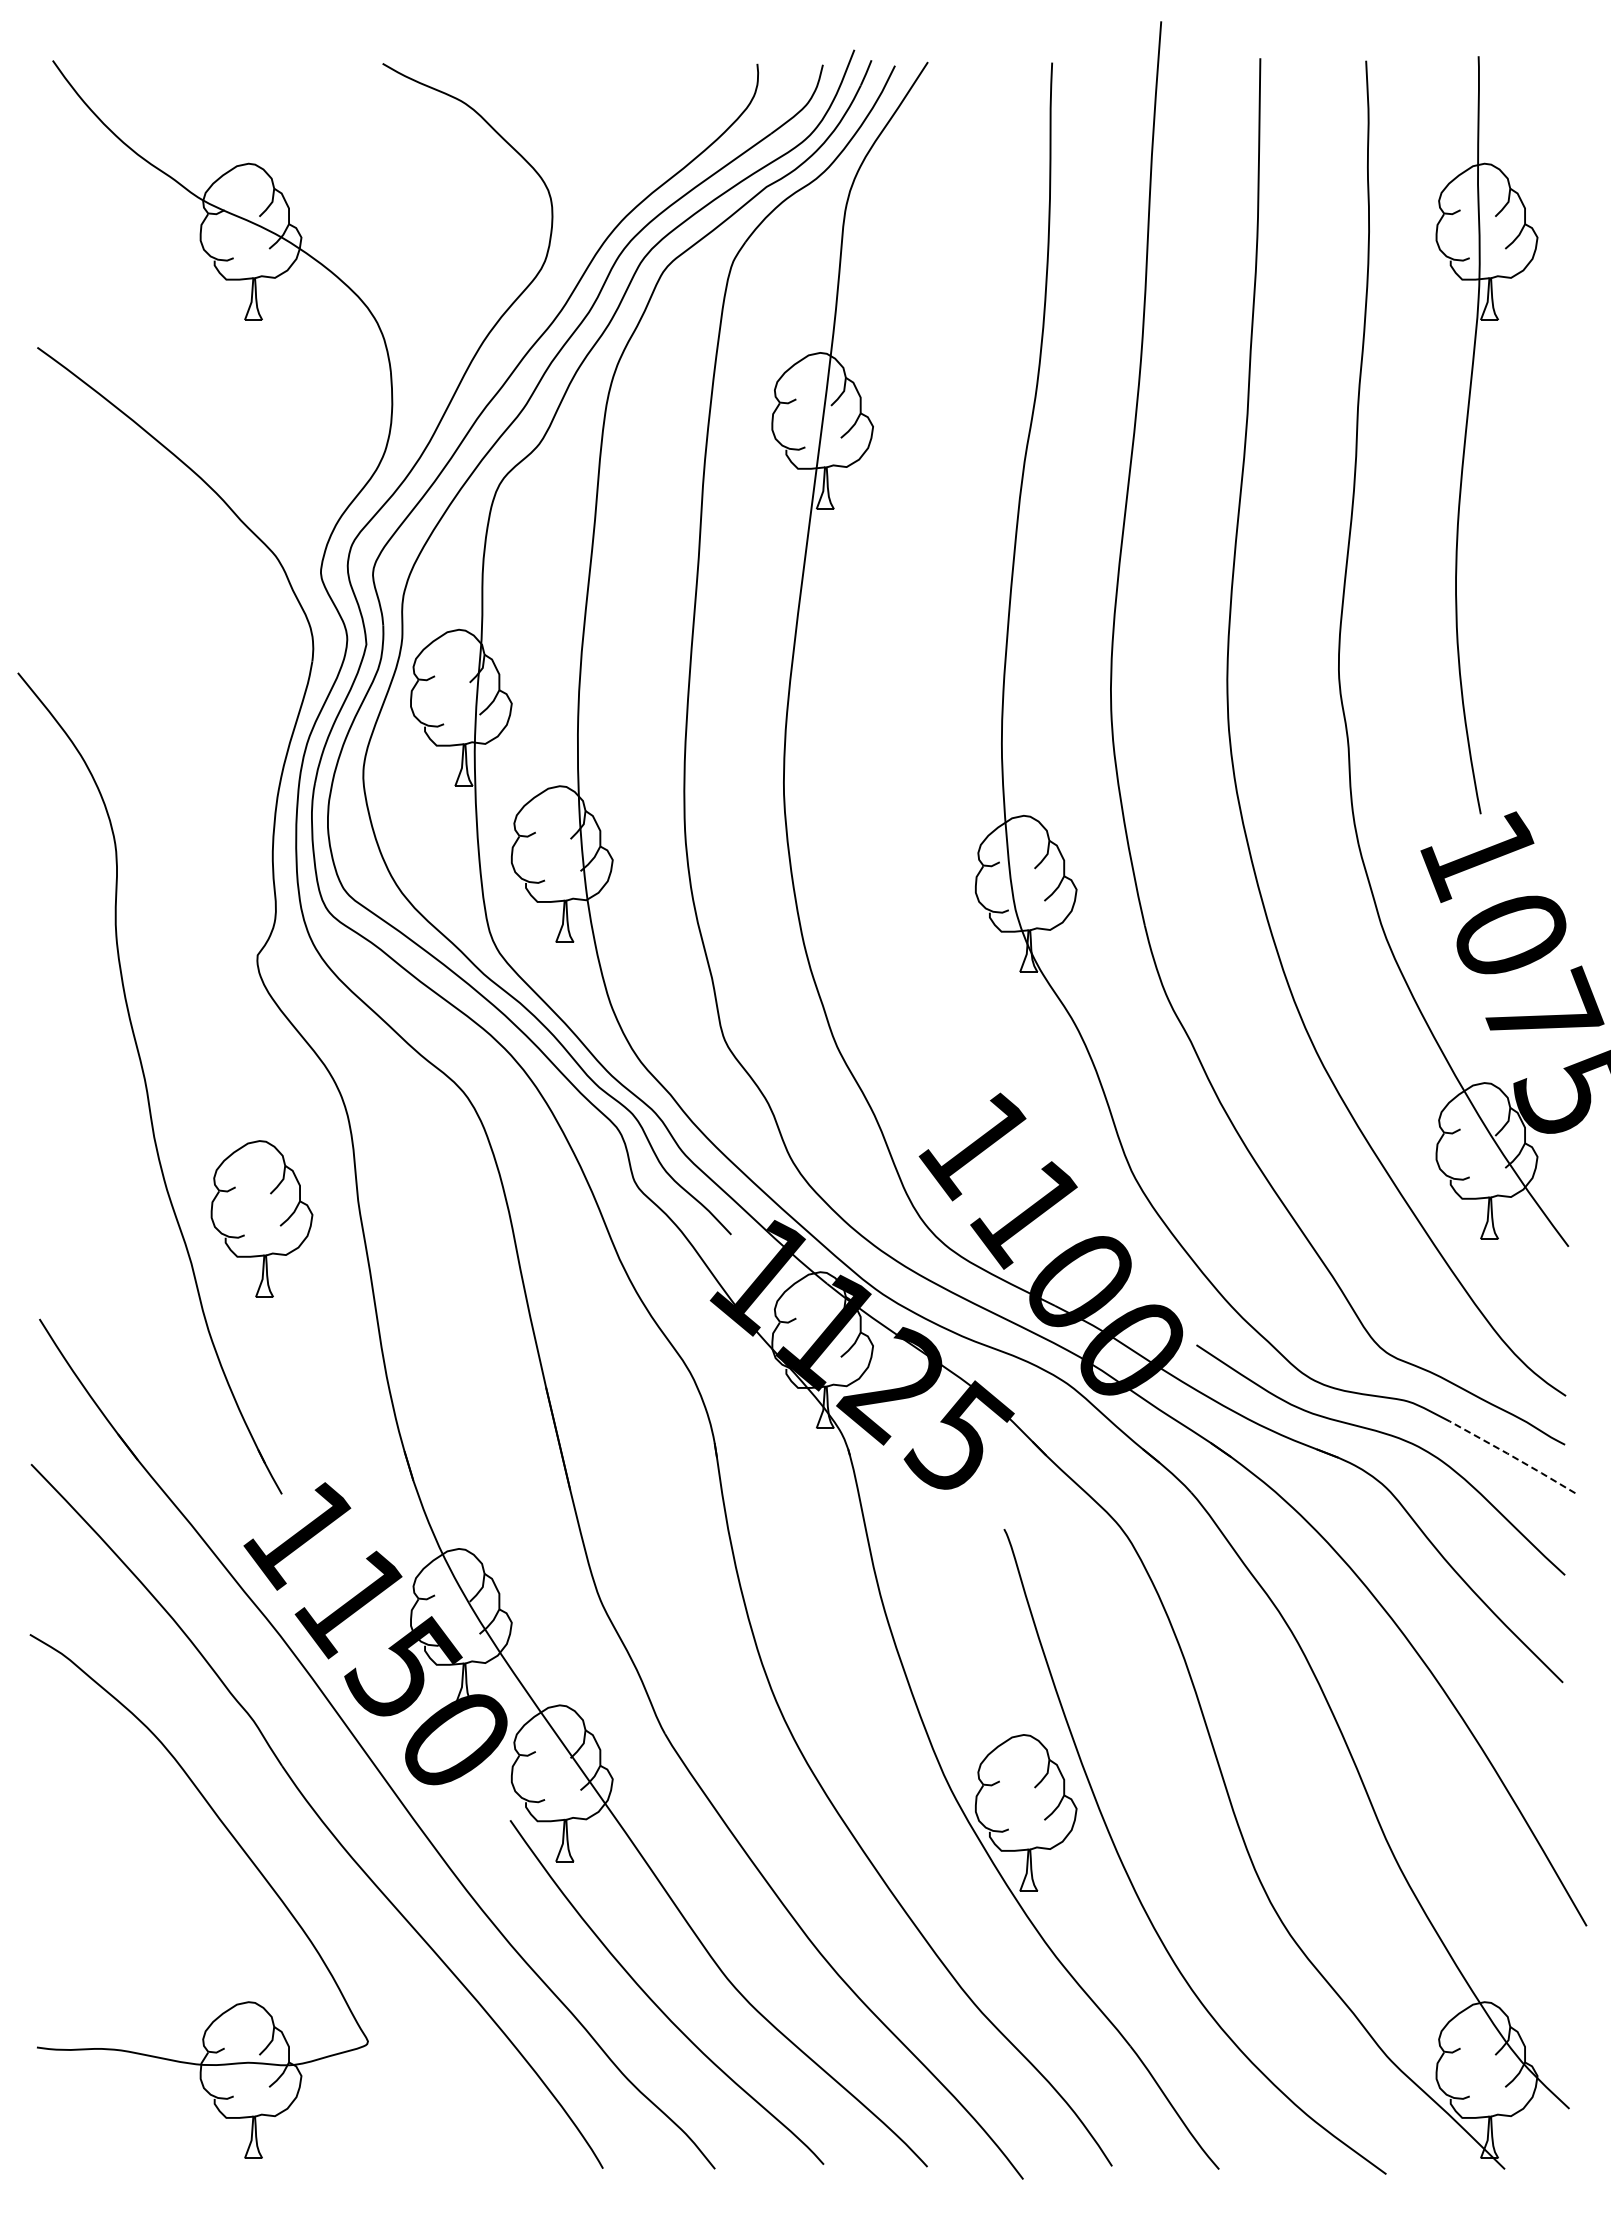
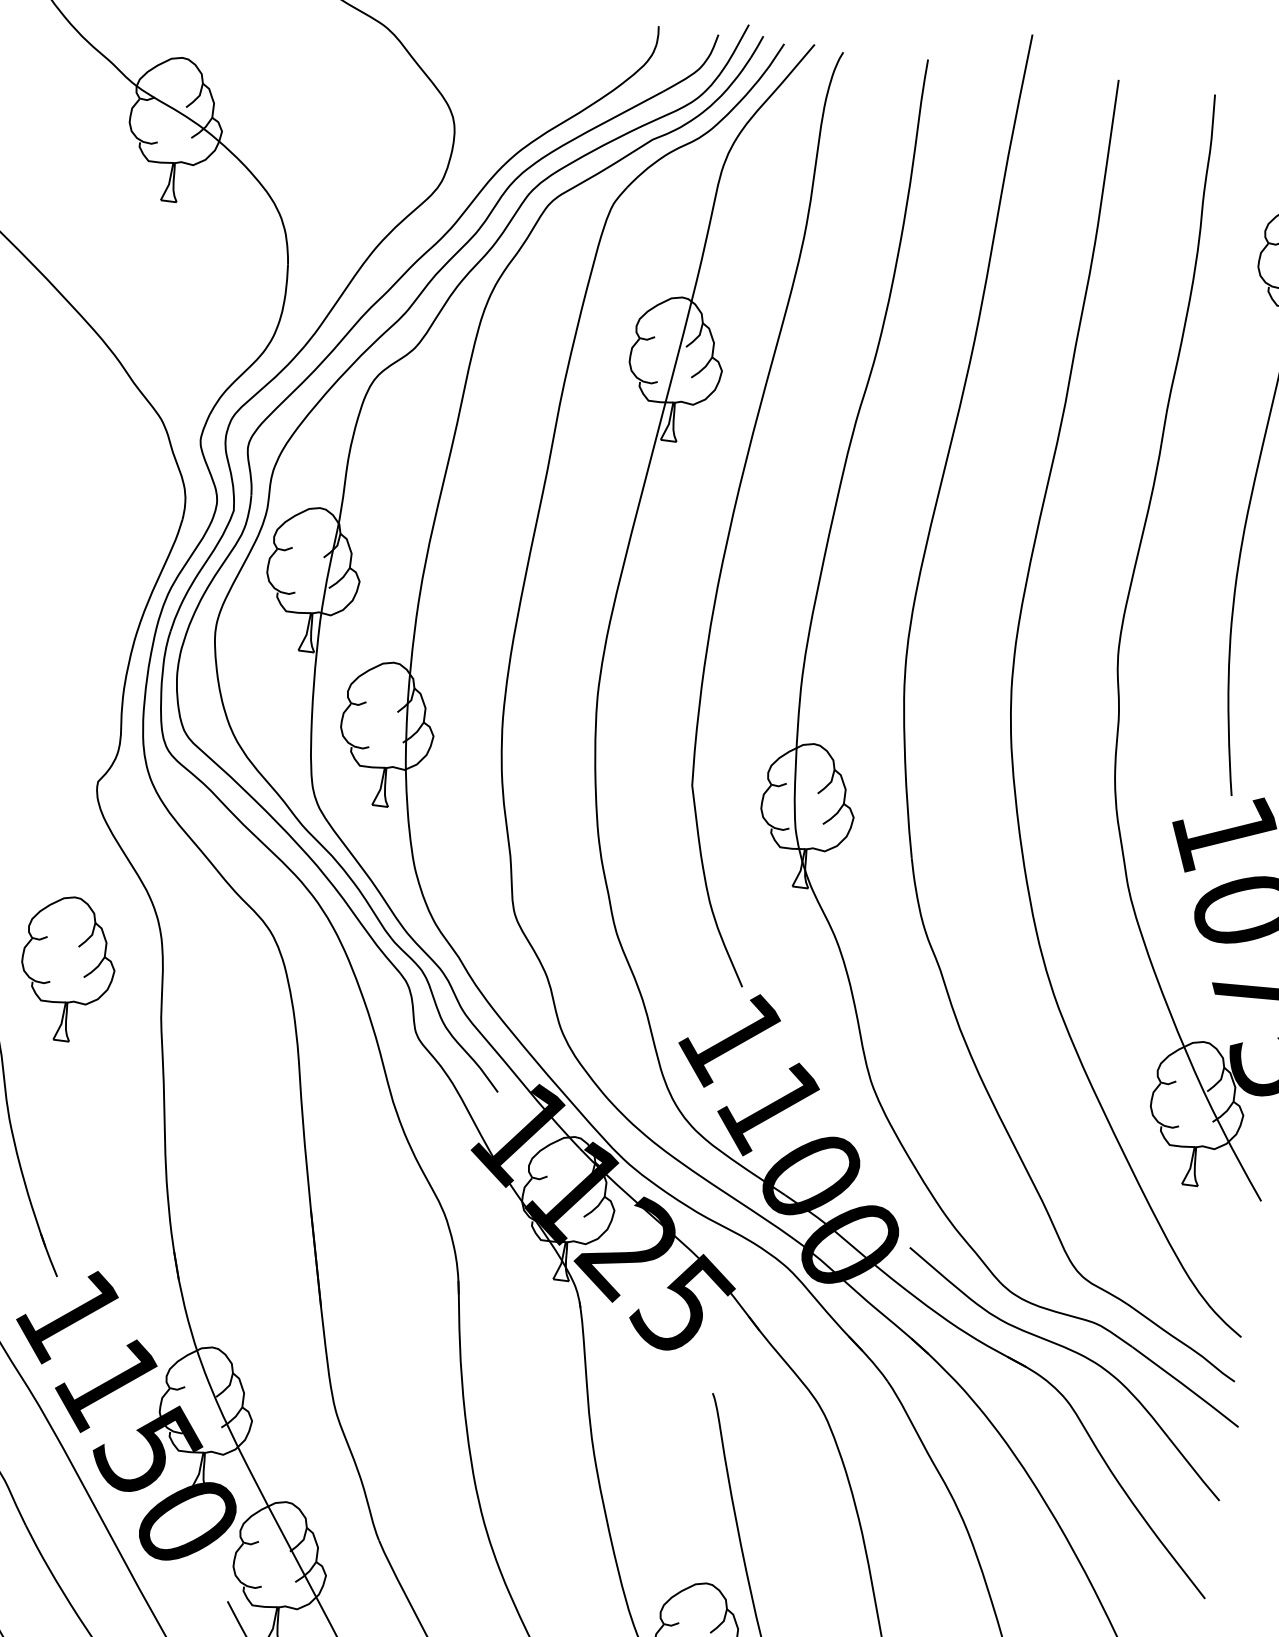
curve: (906, 576) -> (734, 511), added
part: (261, 1218) -> (67, 968), moved
line: (1513, 1456) -> (1186, 1386), dashed -> solid

